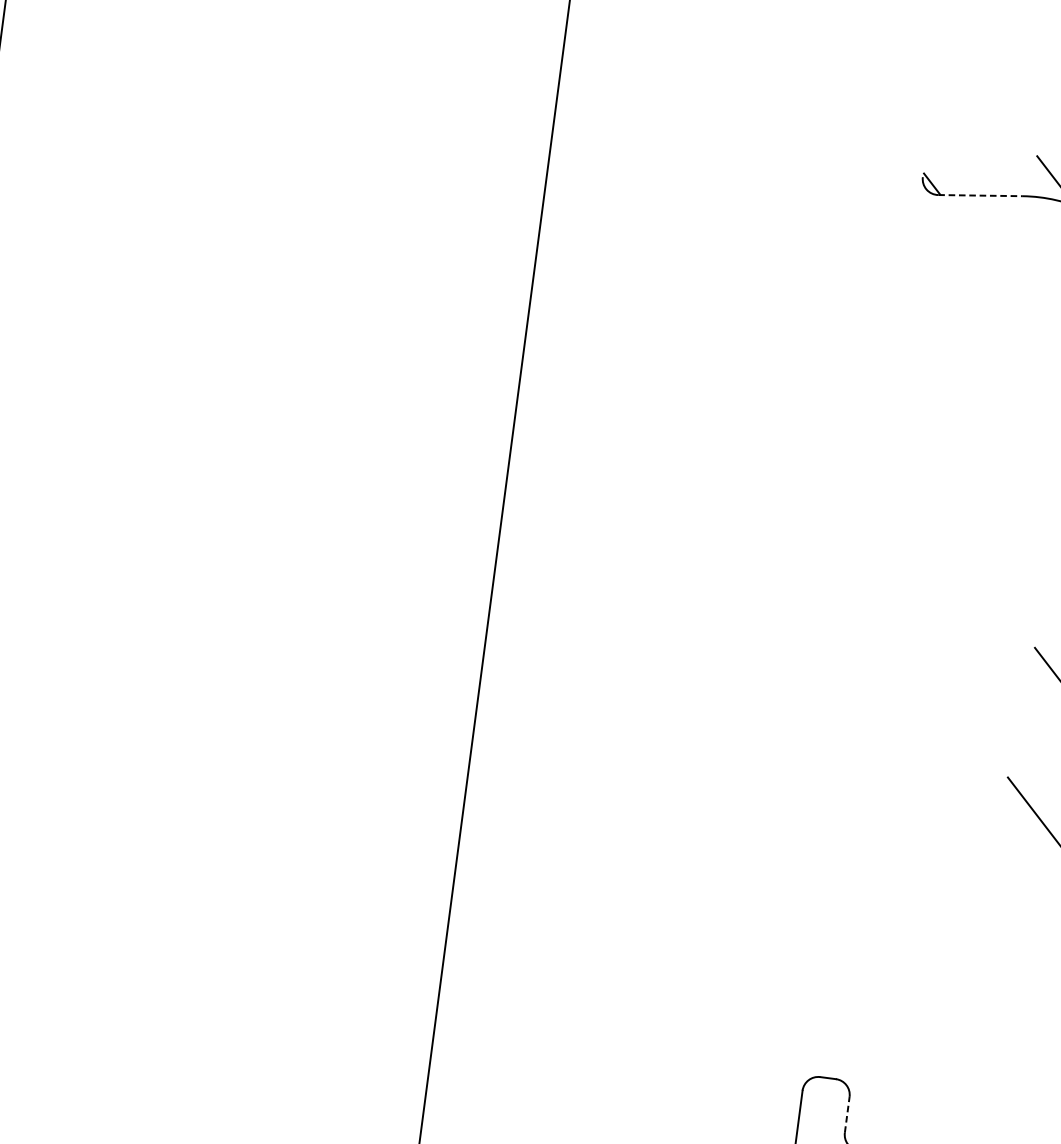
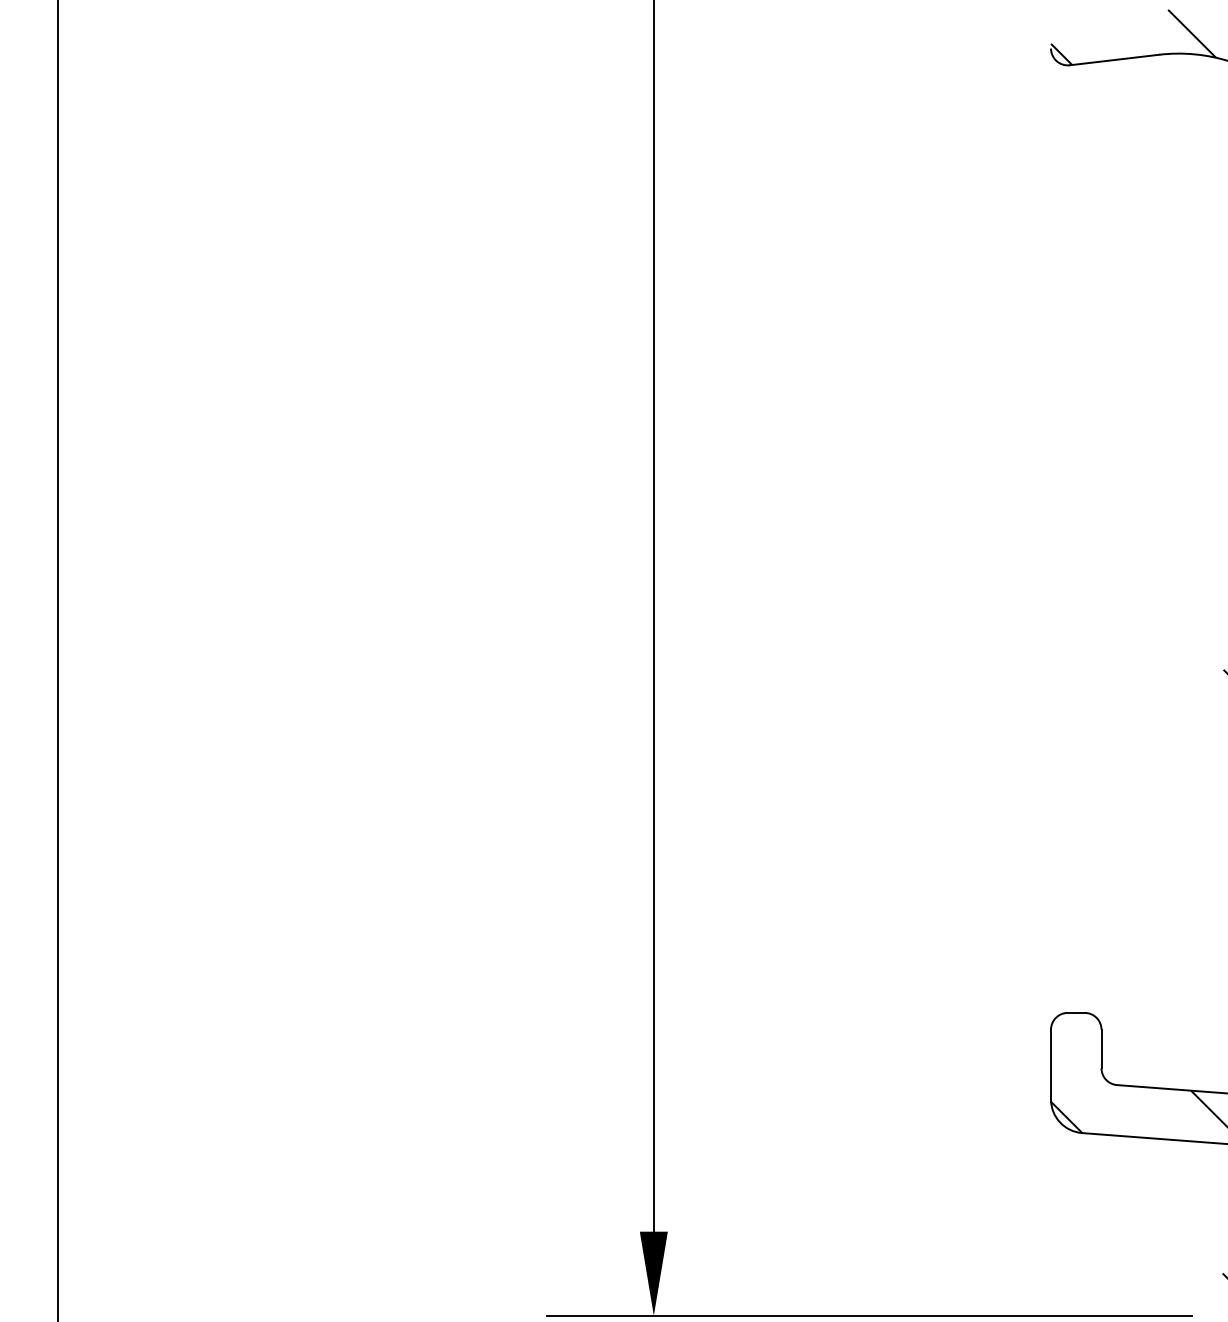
line: (981, 195) -> (1115, 59), dashed -> solid
line: (847, 1114) -> (1101, 1048), dashed -> solid

